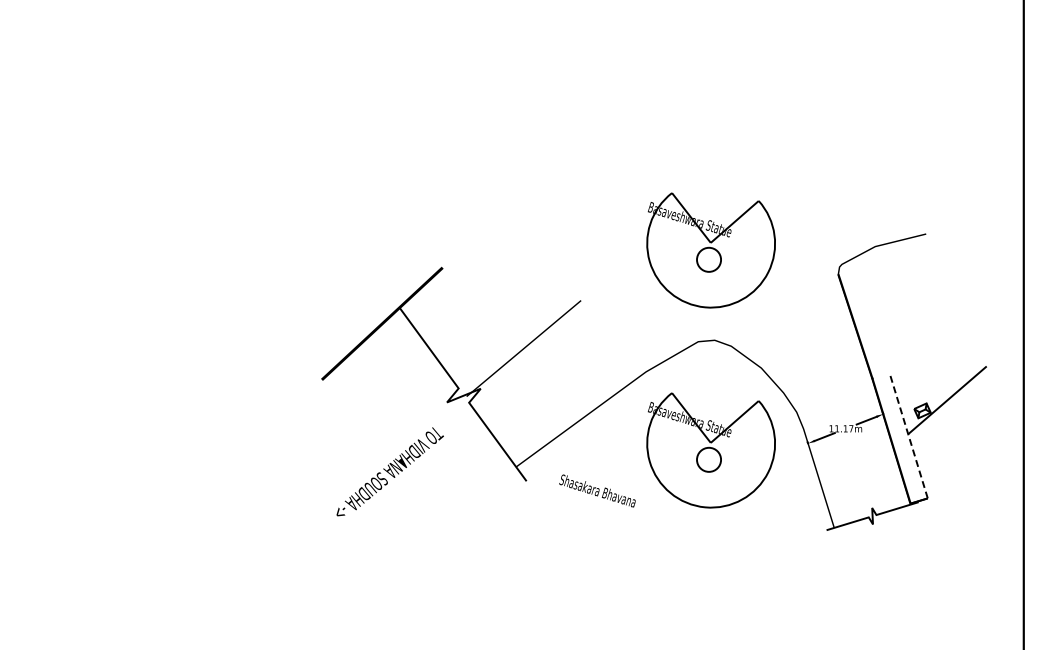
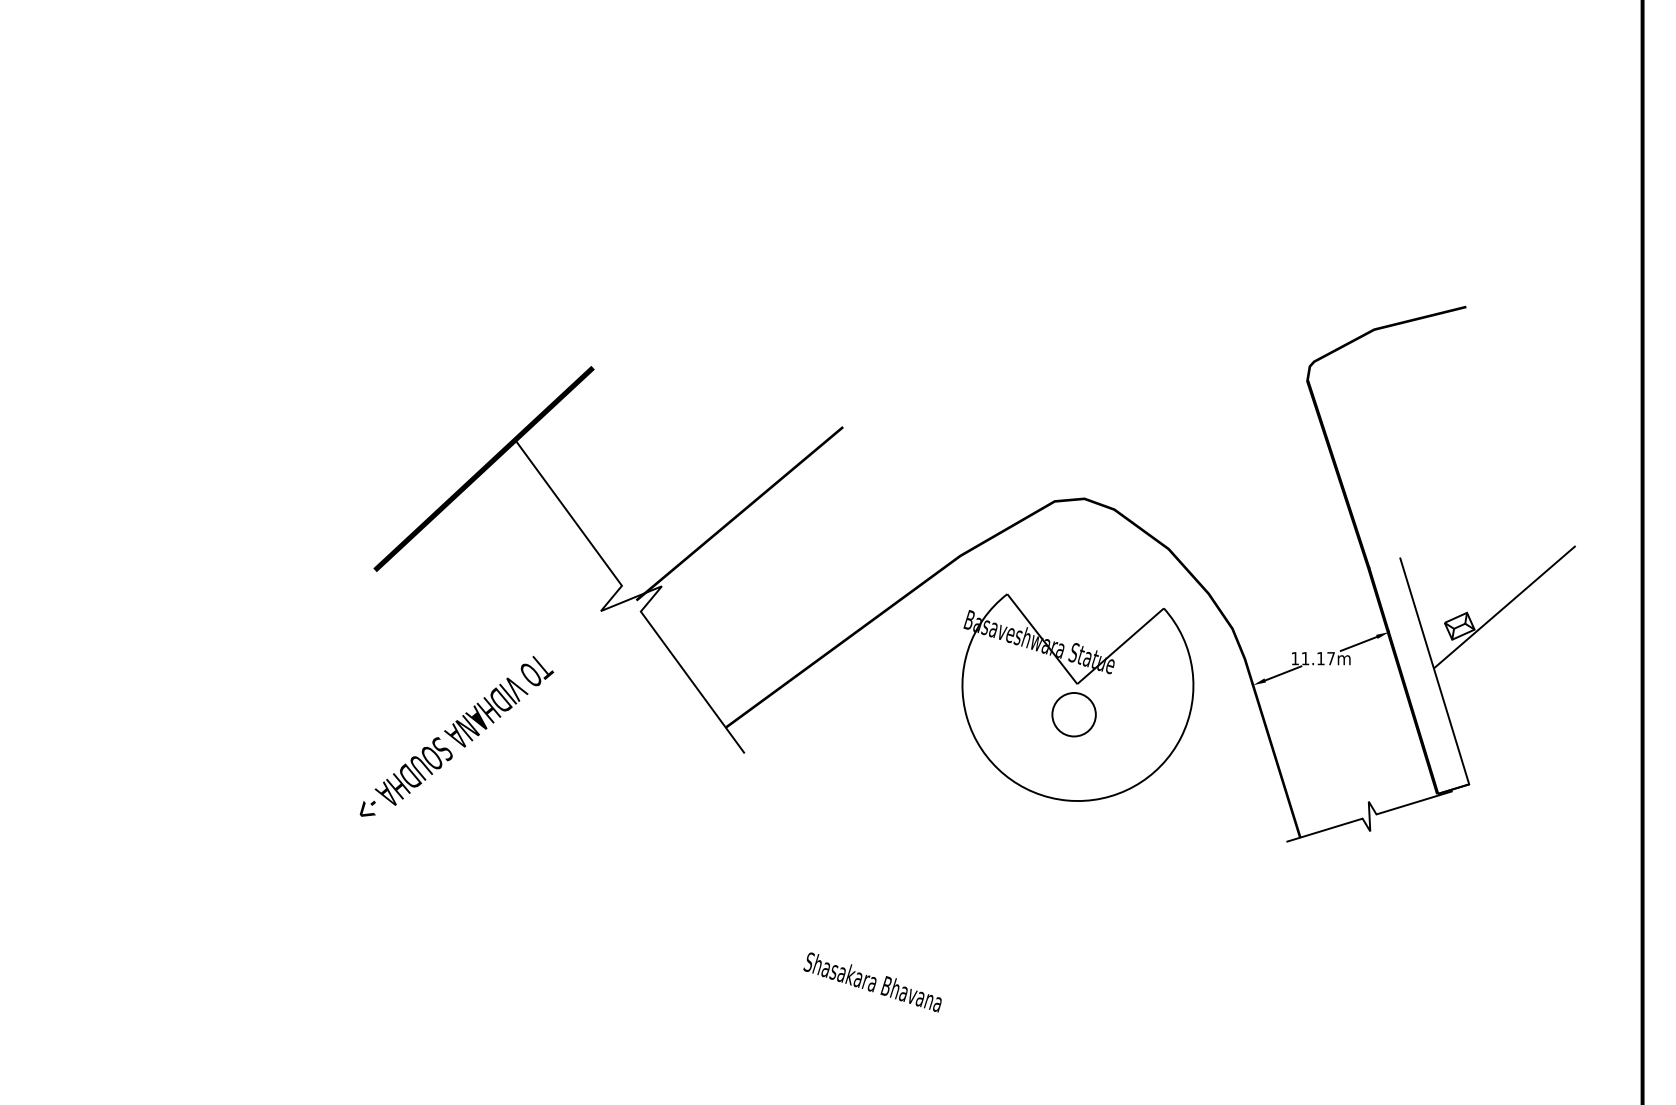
part: (710, 250) -> (1076, 336), removed
line: (908, 435) -> (1434, 670), dashed -> solid
text: (389, 471) -> (455, 735), moved
text: (597, 490) -> (872, 981), moved

